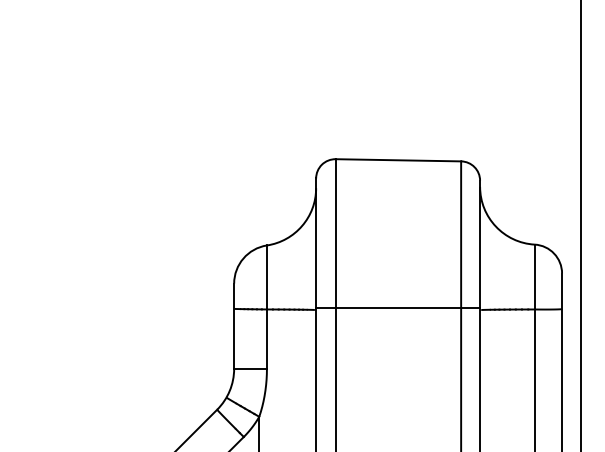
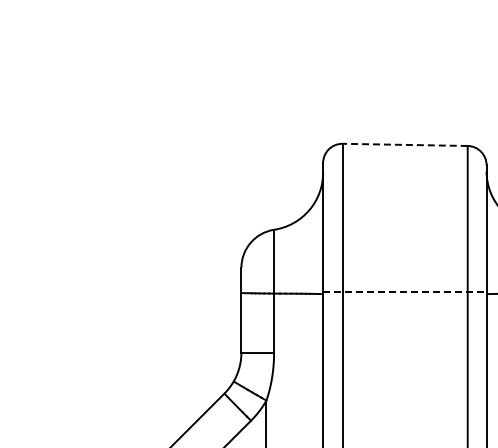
line: (398, 160) -> (405, 145), solid -> dashed
line: (398, 307) -> (405, 291), solid -> dashed

